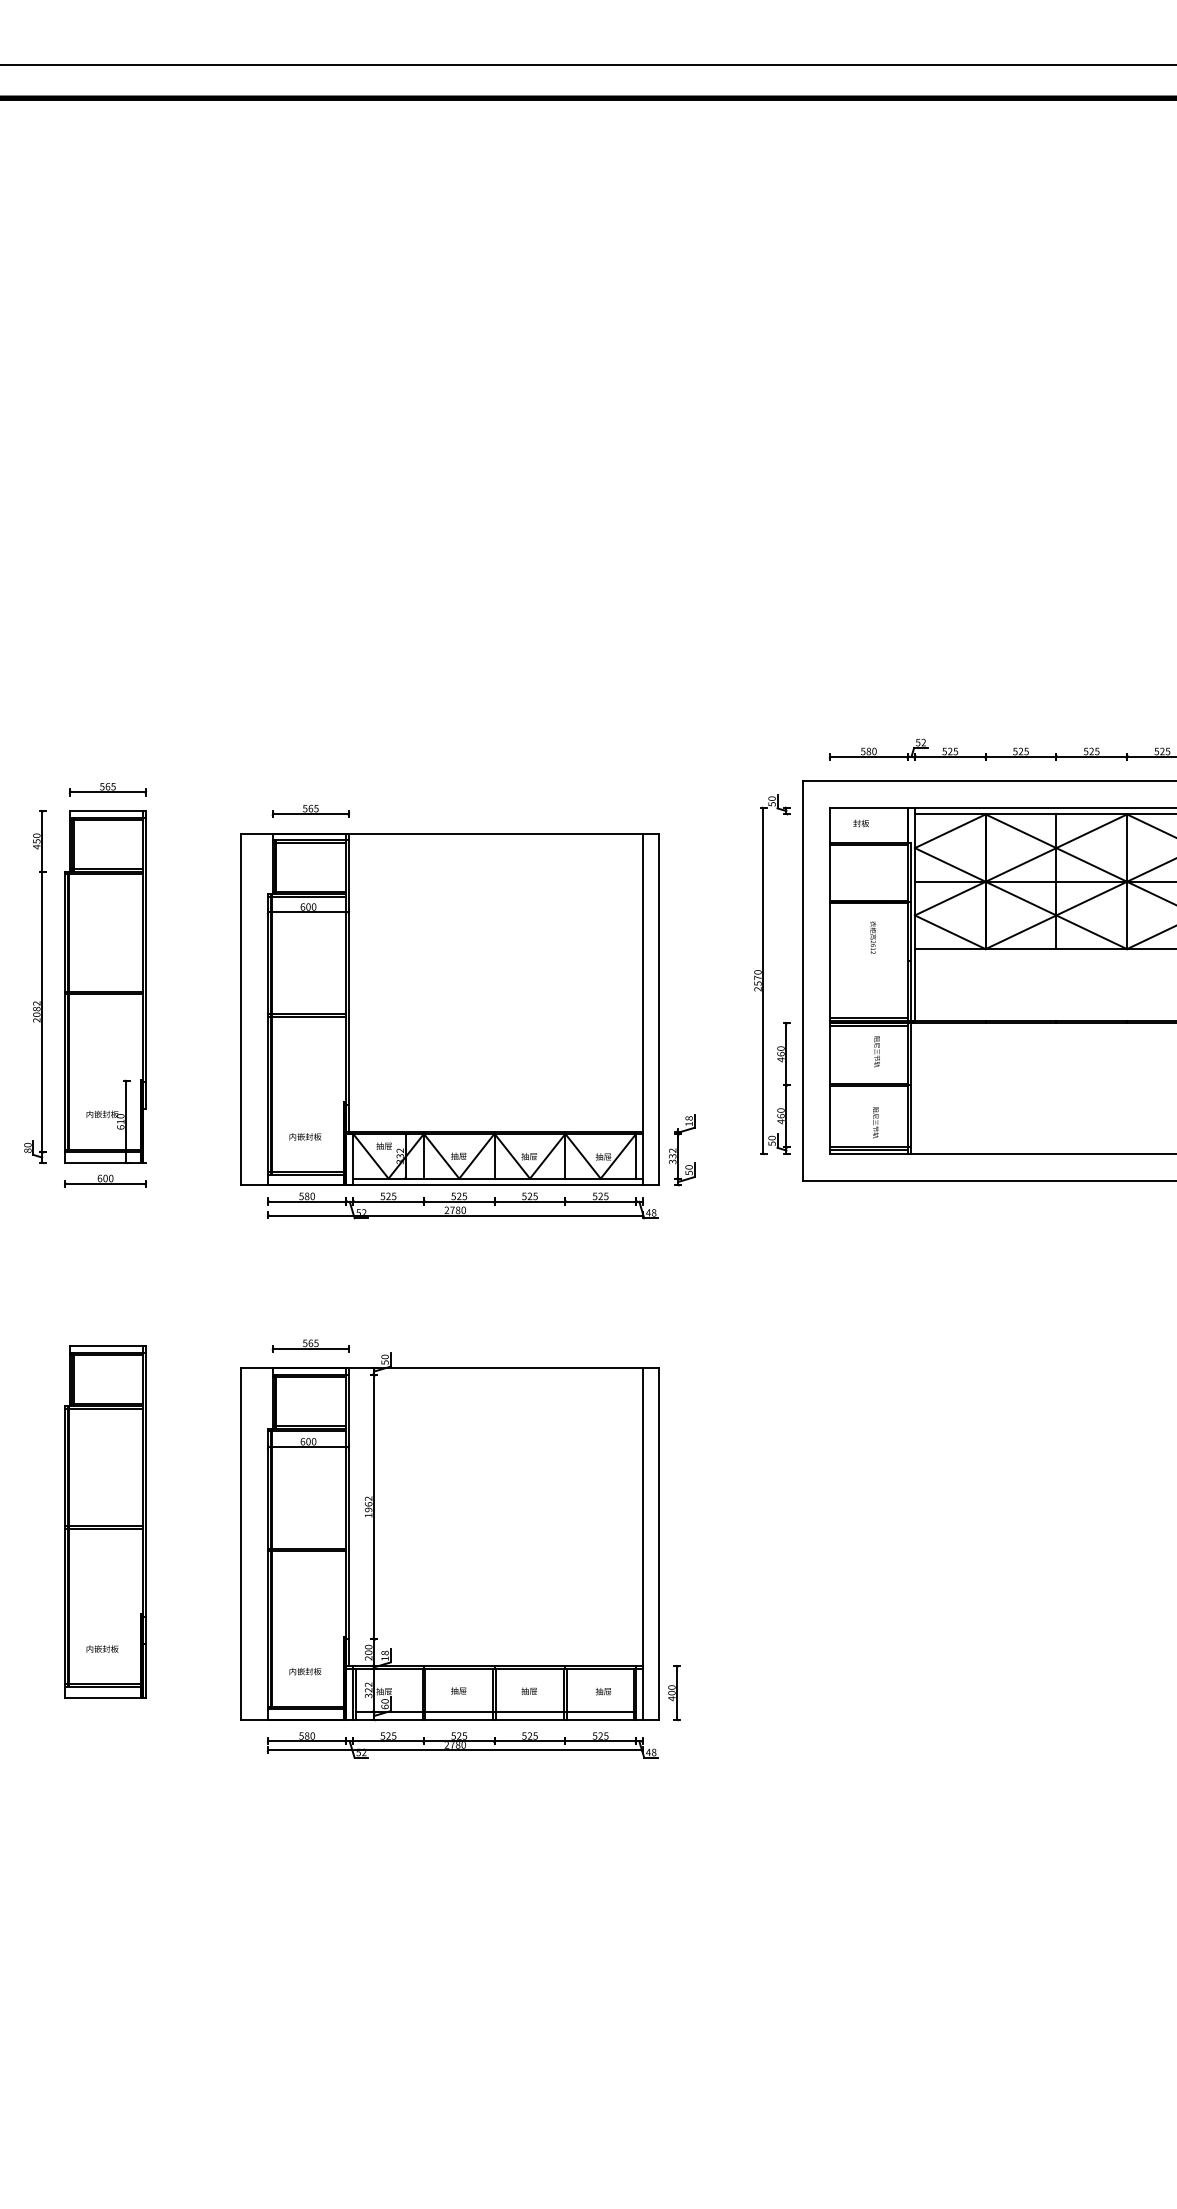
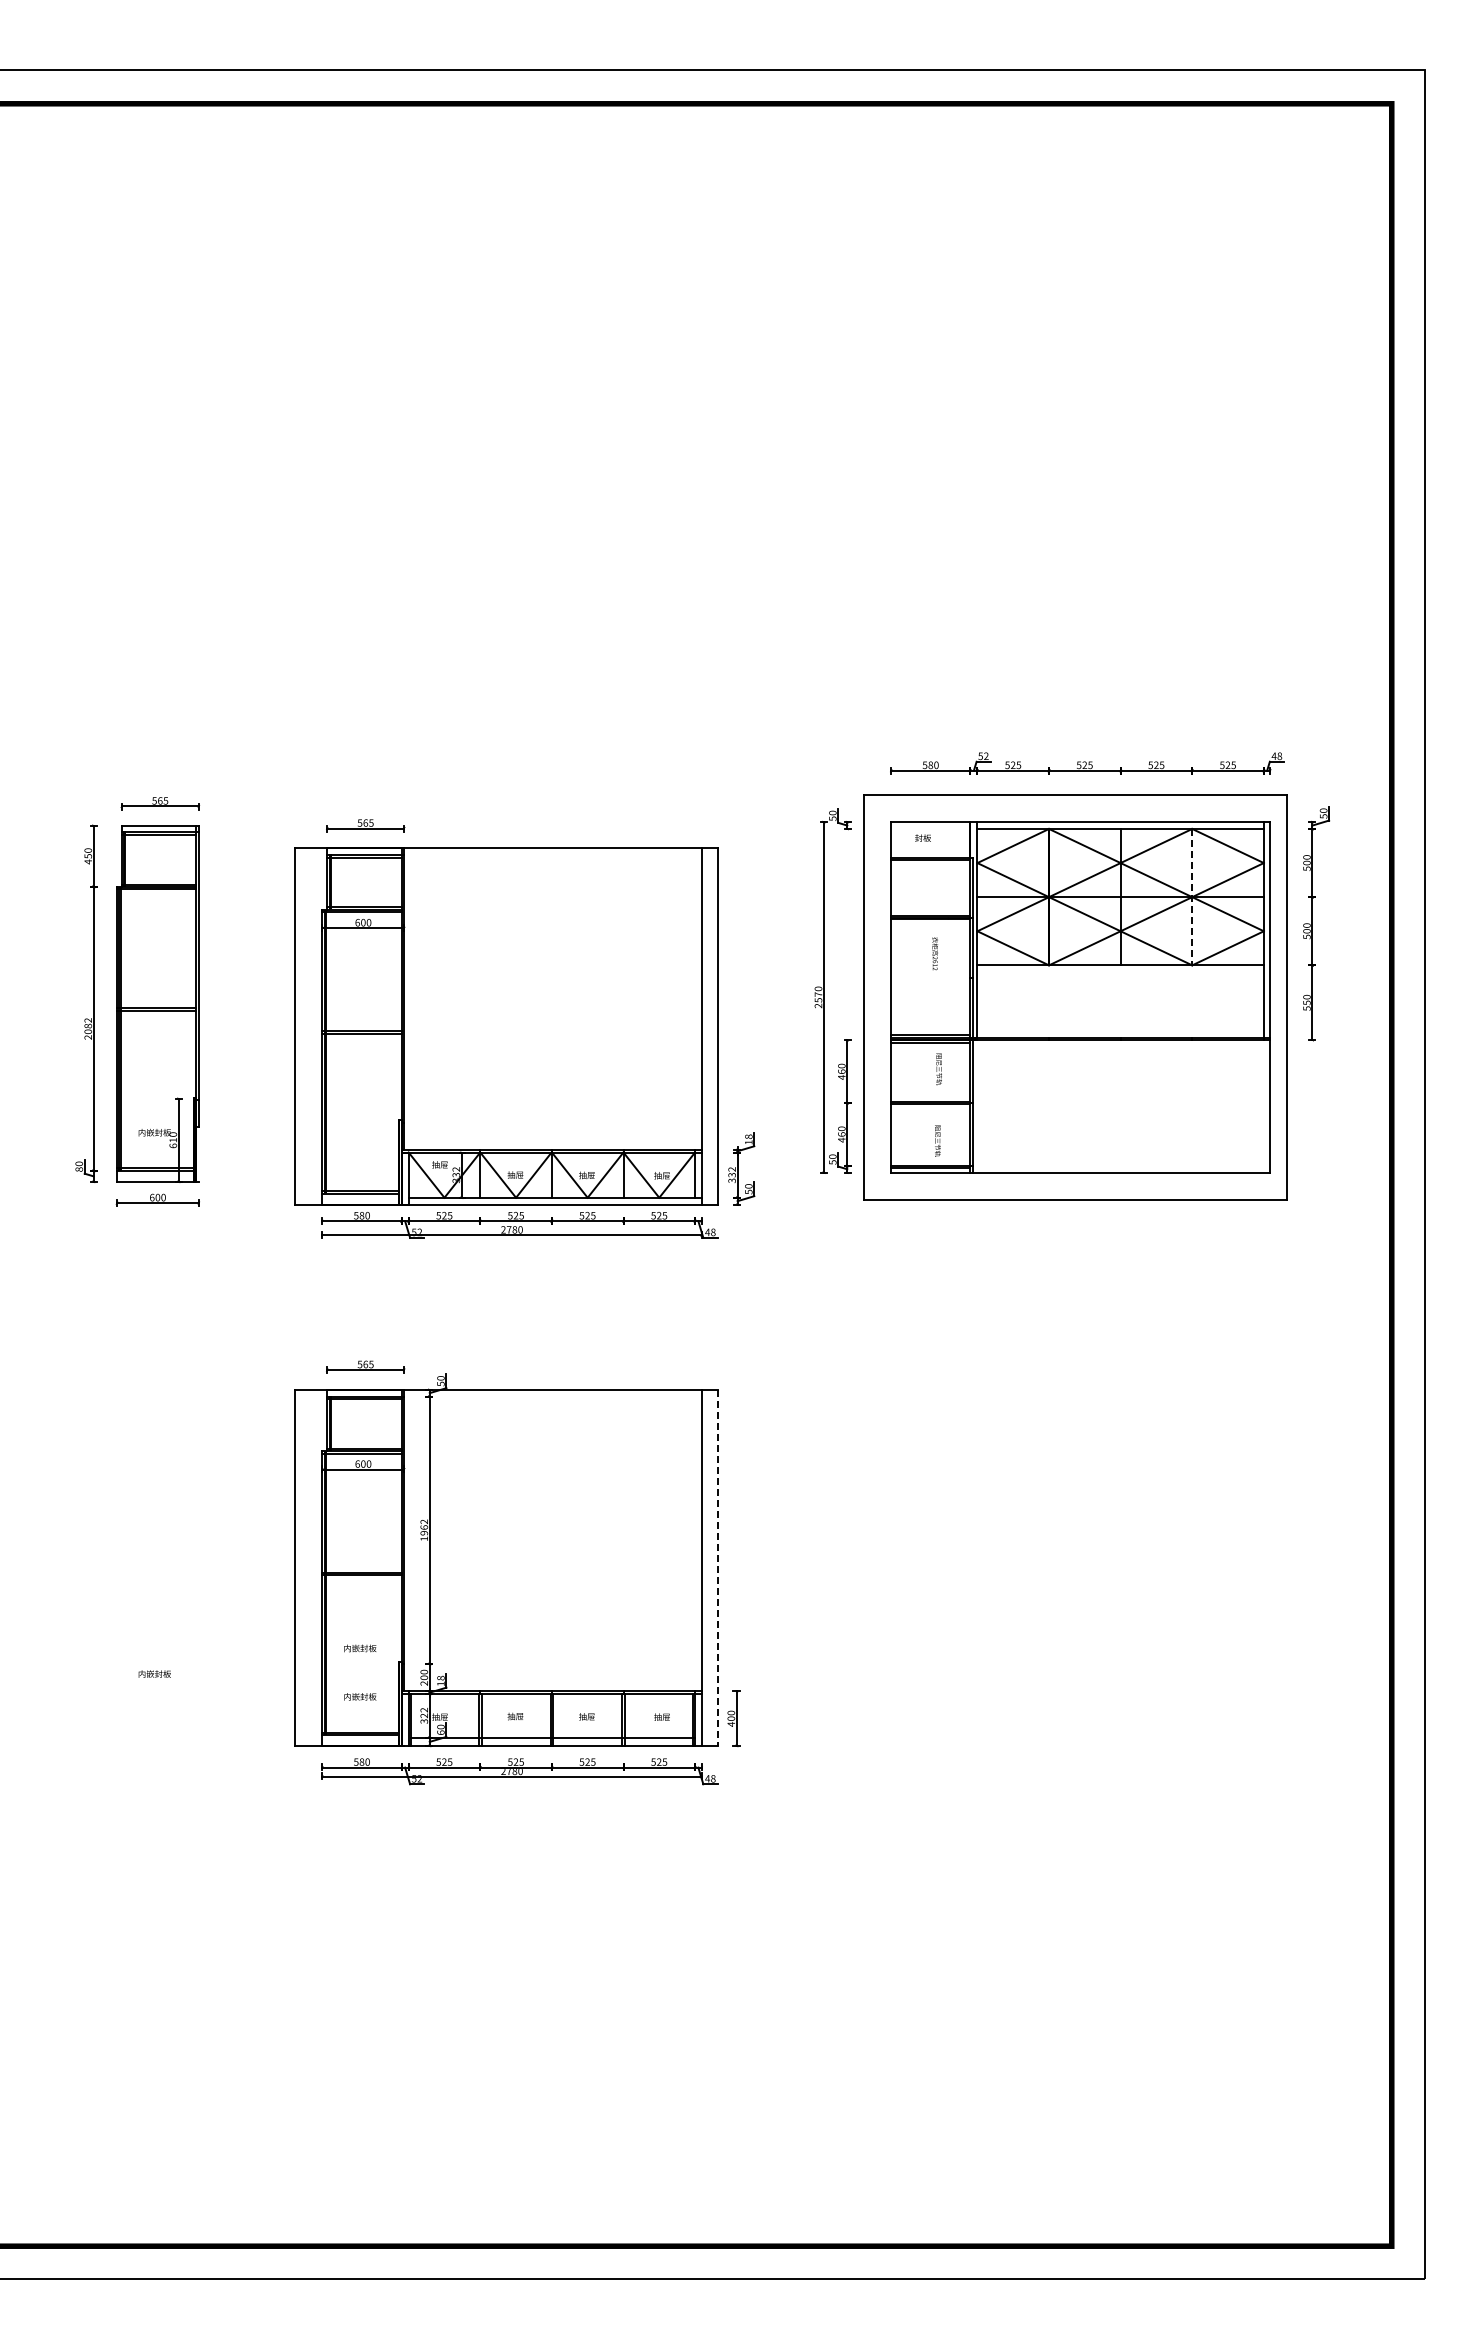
line: (1127, 882) -> (1192, 897), solid -> dashed
text: (305, 1136) -> (360, 1648), moved
part: (105, 1521) -> (157, 1544), removed
line: (659, 1544) -> (718, 1568), solid -> dashed

